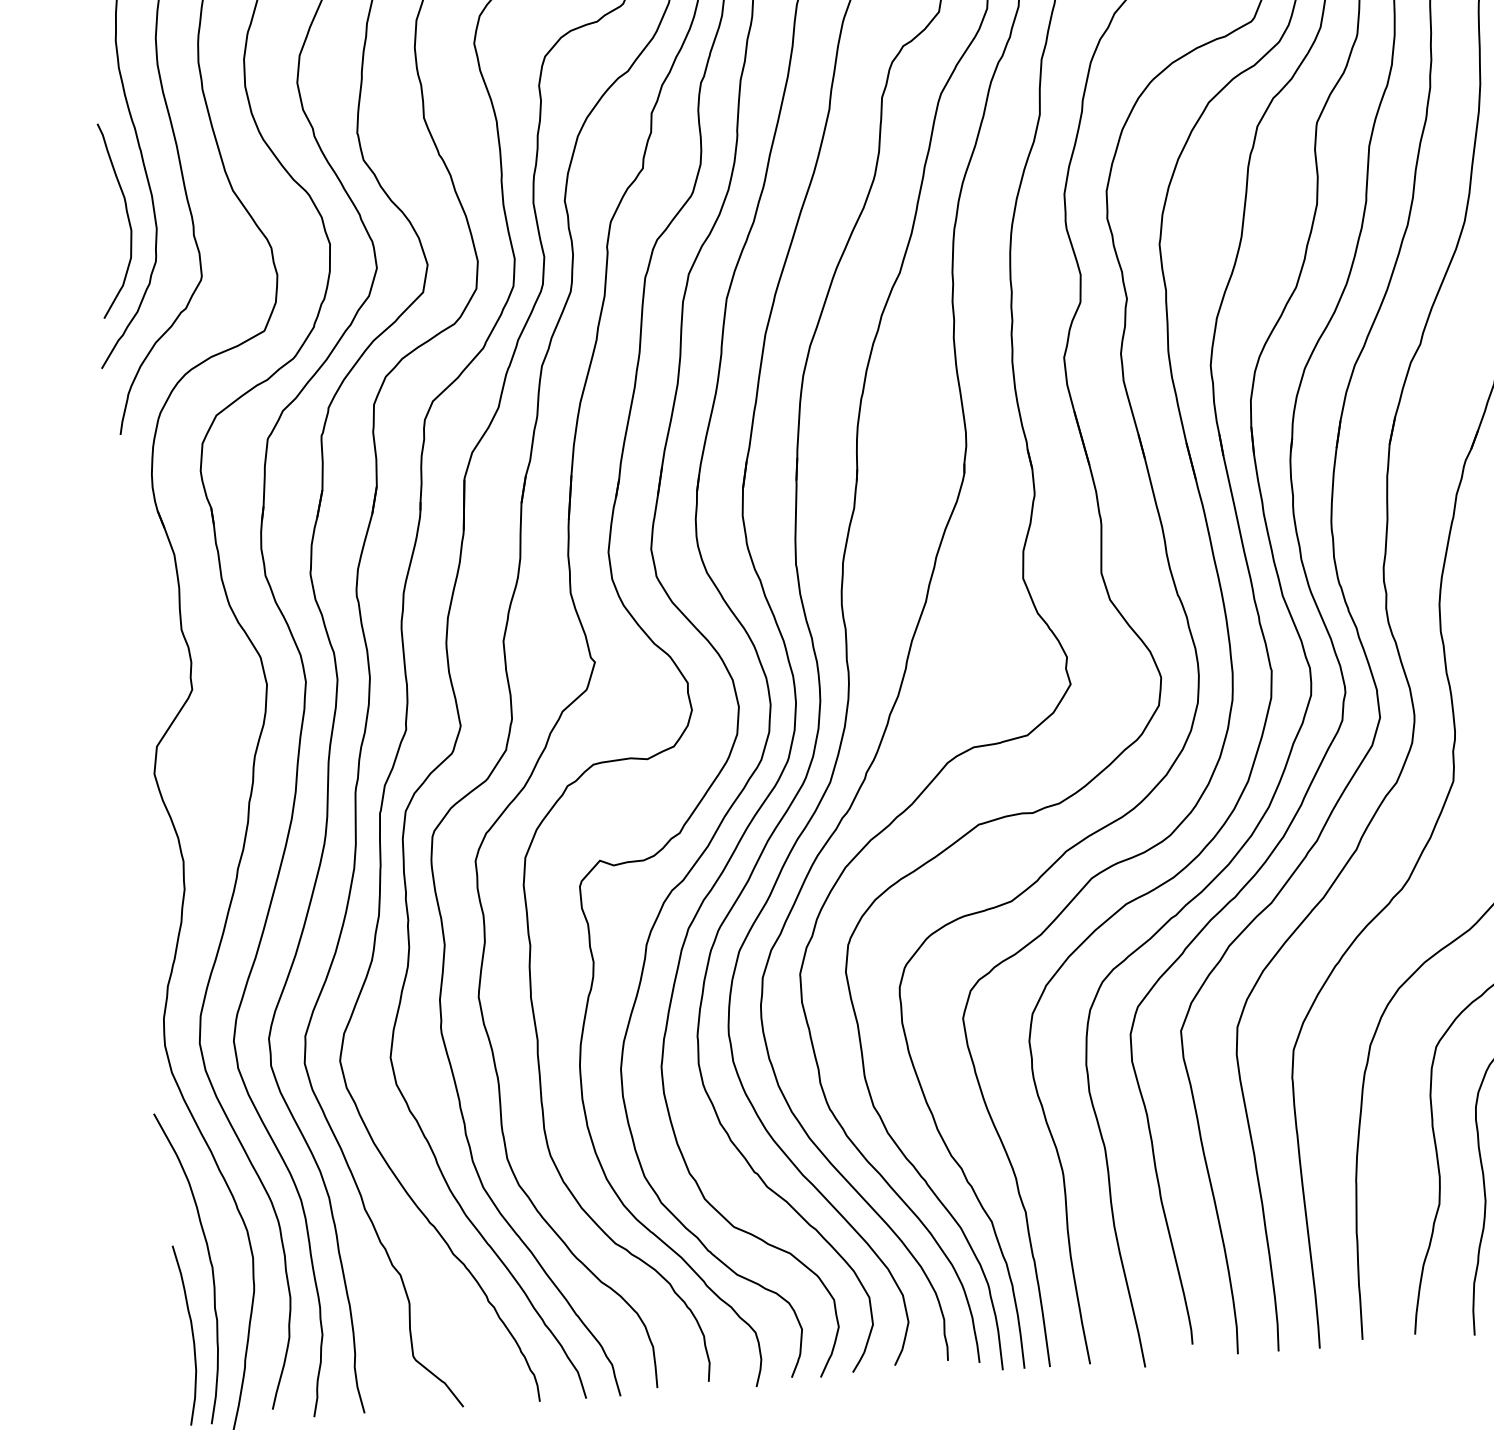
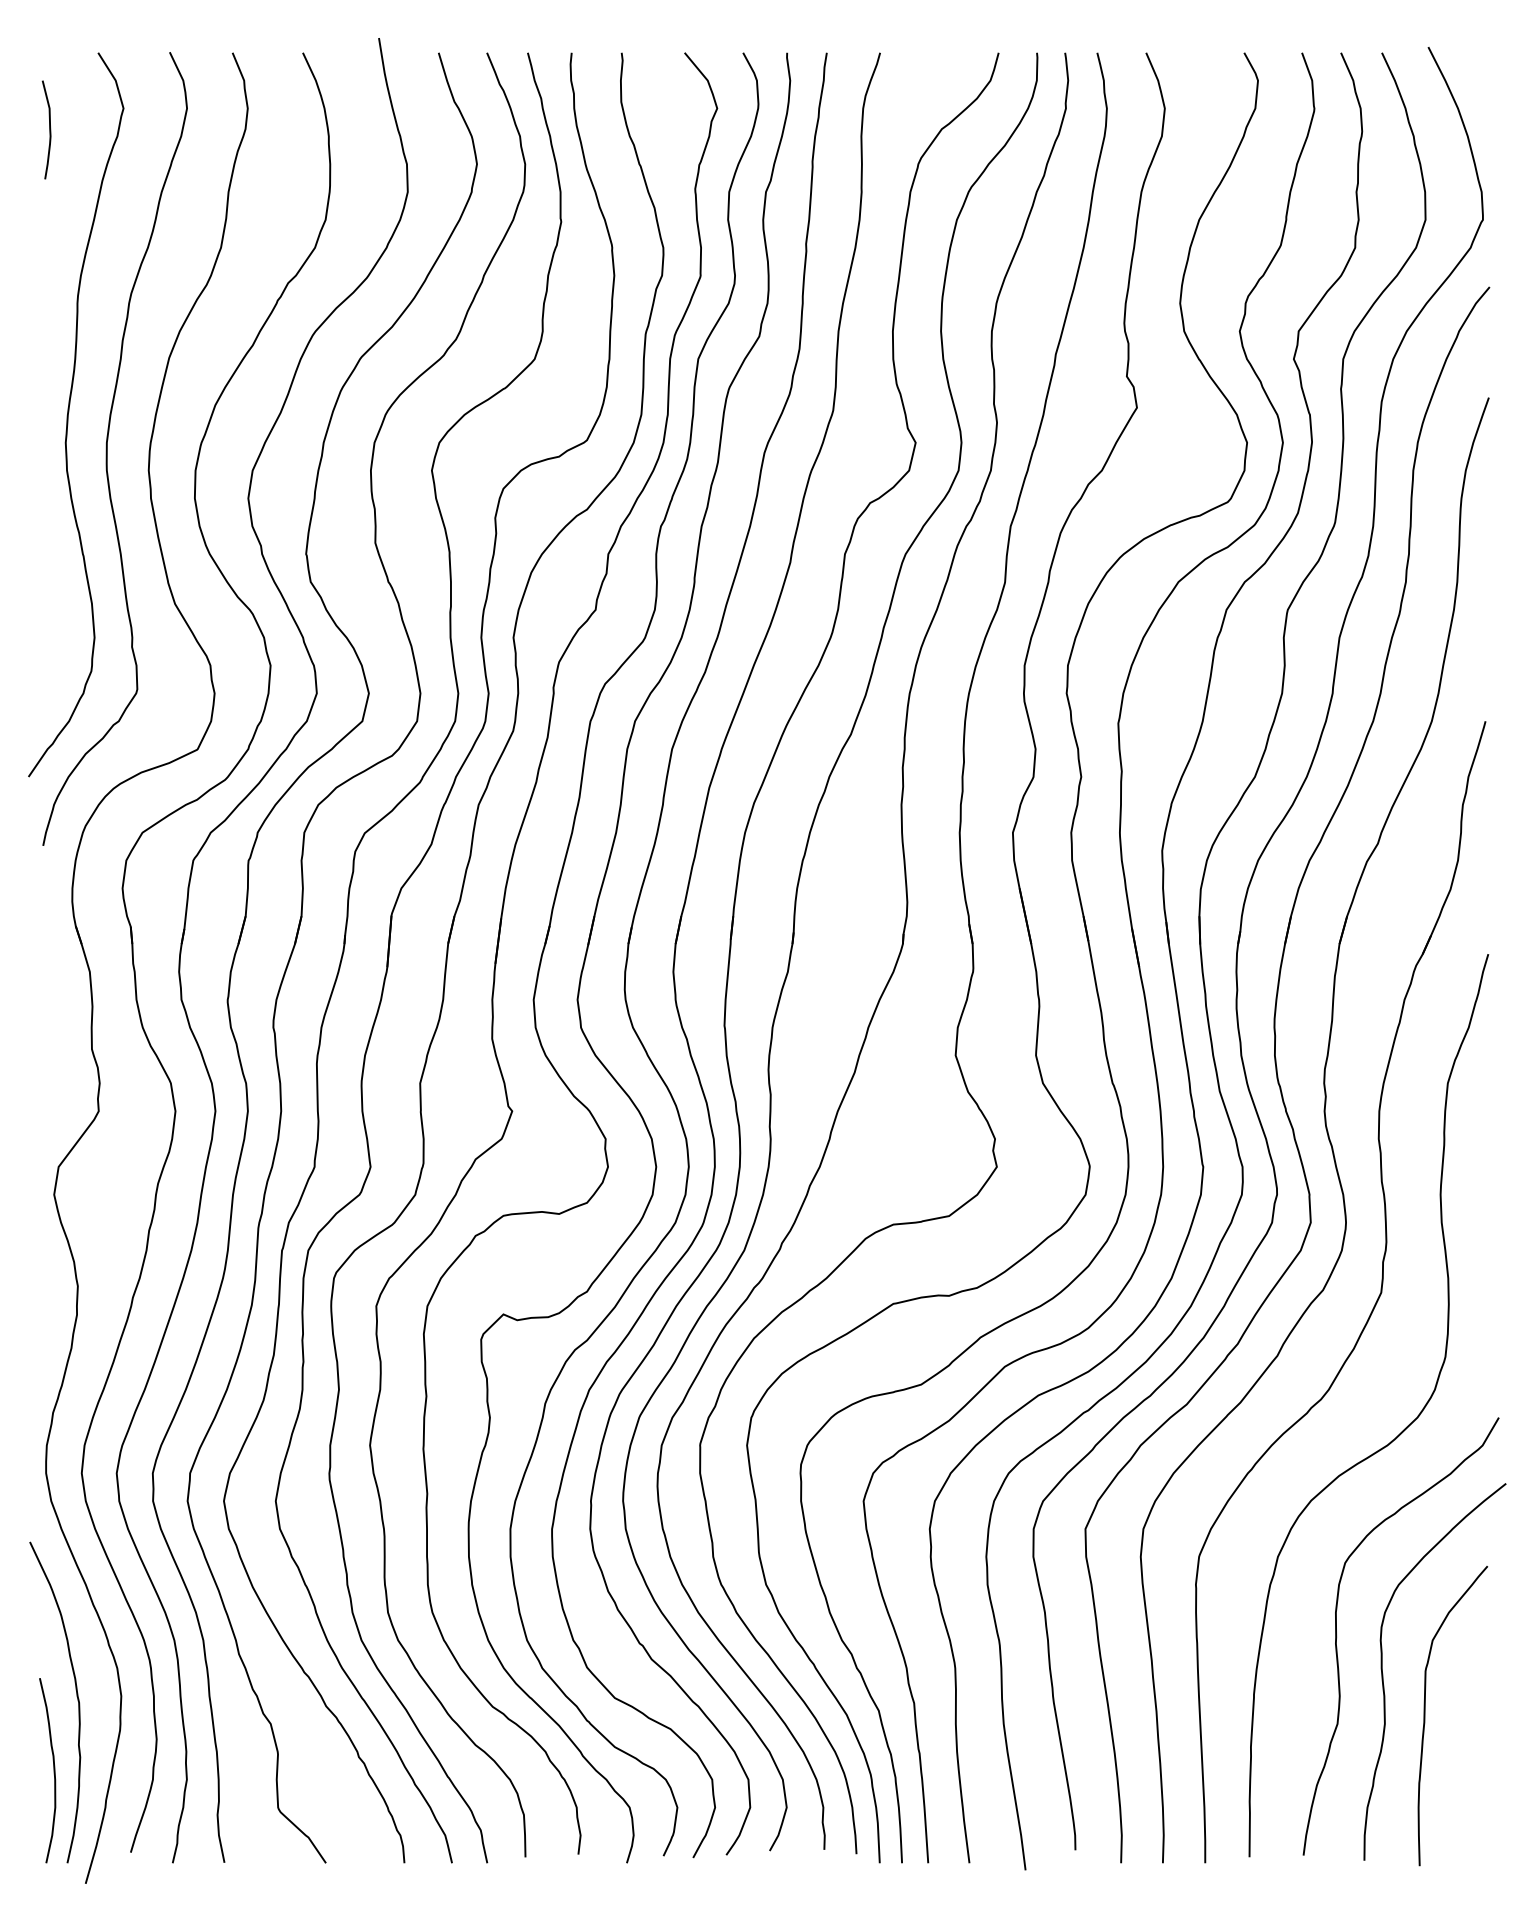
curve: (127, 219) -> (65, 626), removed

